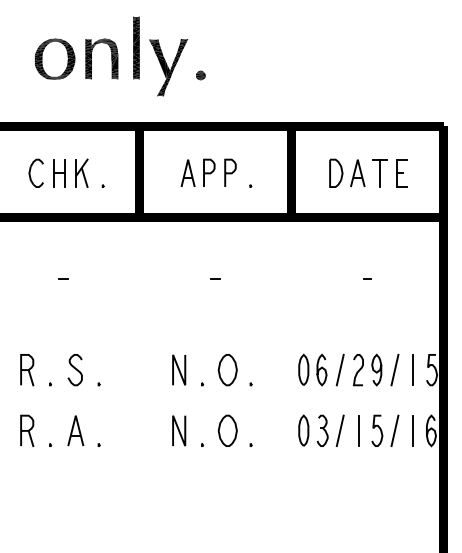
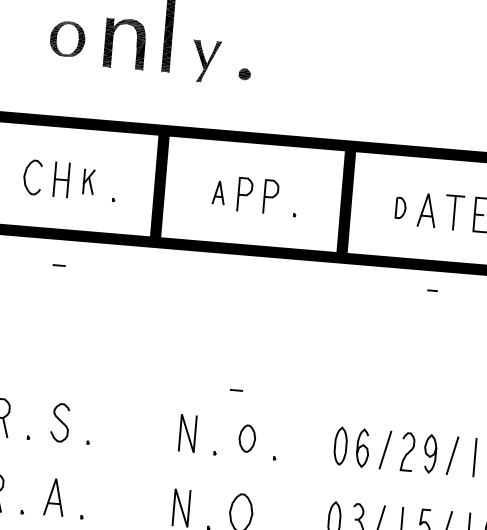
part: (55, 58) -> (68, 38), size x0.7
part: (168, 67) -> (205, 61), size x0.6
part: (81, 172) -> (88, 180), size x0.7
part: (187, 172) -> (218, 191), size x0.7
part: (336, 172) -> (401, 207), size x0.6
line: (63, 278) -> (59, 265), moved
line: (215, 278) -> (236, 389), moved
line: (367, 278) -> (432, 290), moved
part: (227, 370) -> (247, 438), size x0.7

